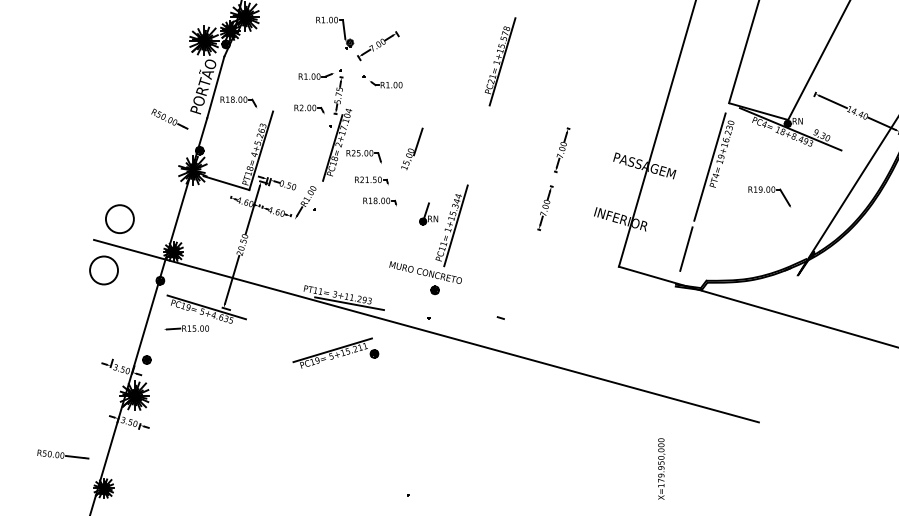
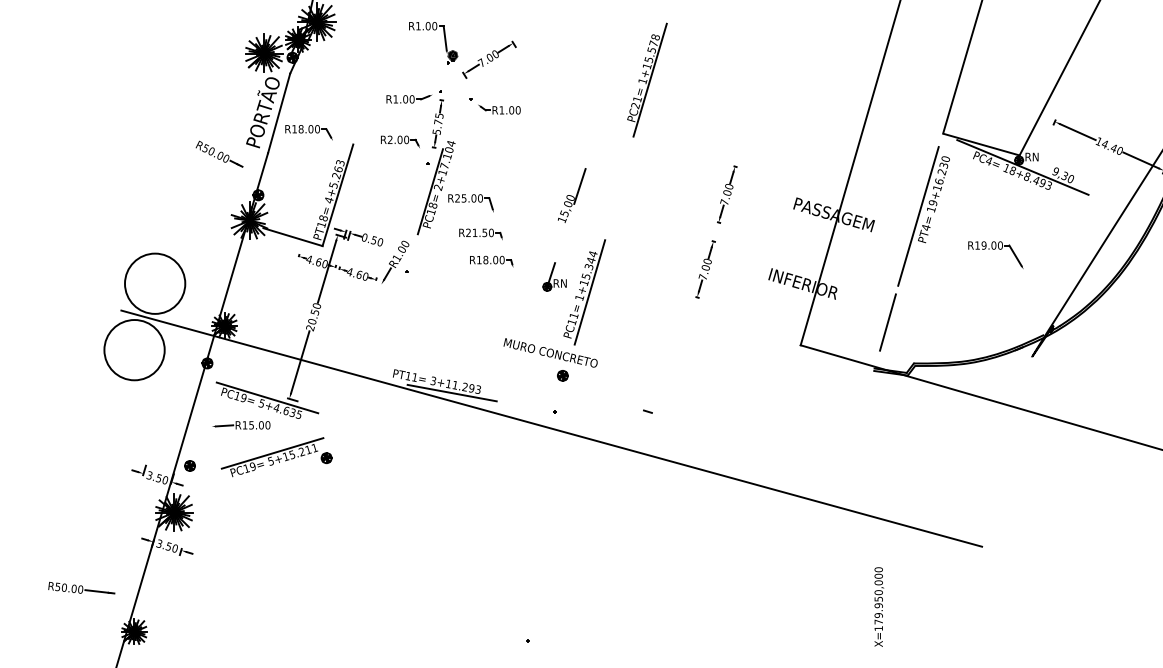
part: (412, 148) -> (572, 194), moved
circle: (119, 218) -> (154, 282), size x1.67
circle: (103, 270) -> (133, 350), size x1.67
part: (335, 352) -> (276, 456), moved
text: (661, 468) -> (879, 606), moved

